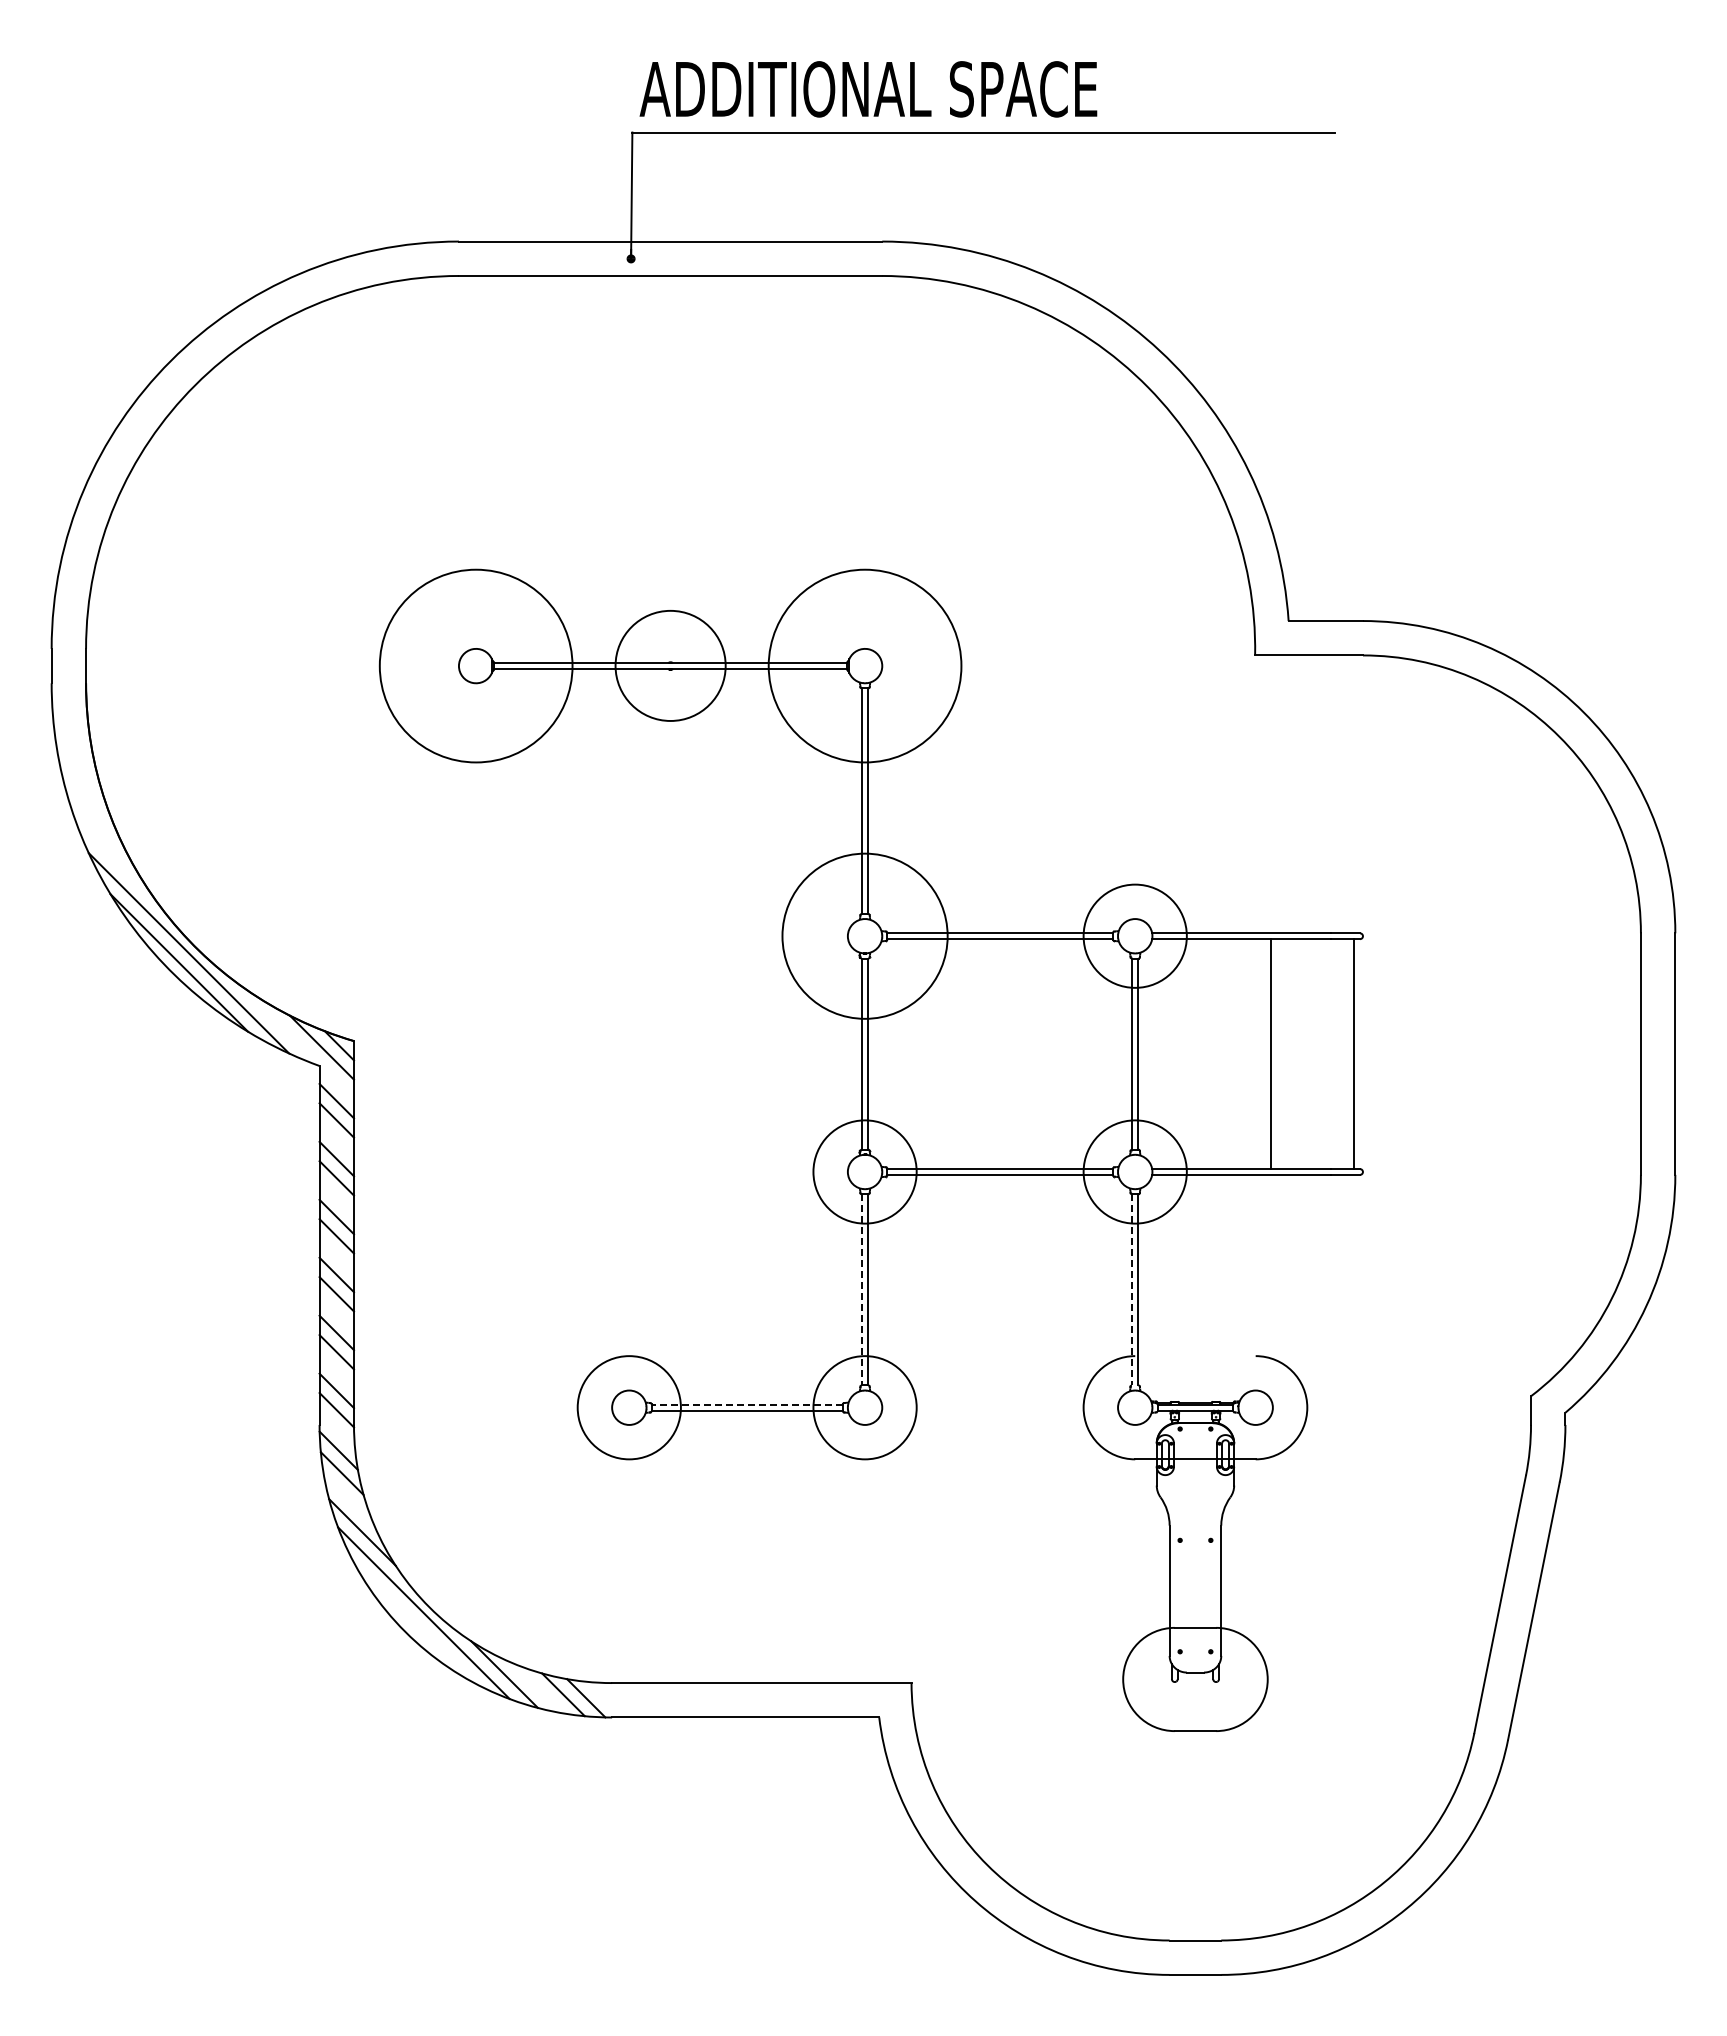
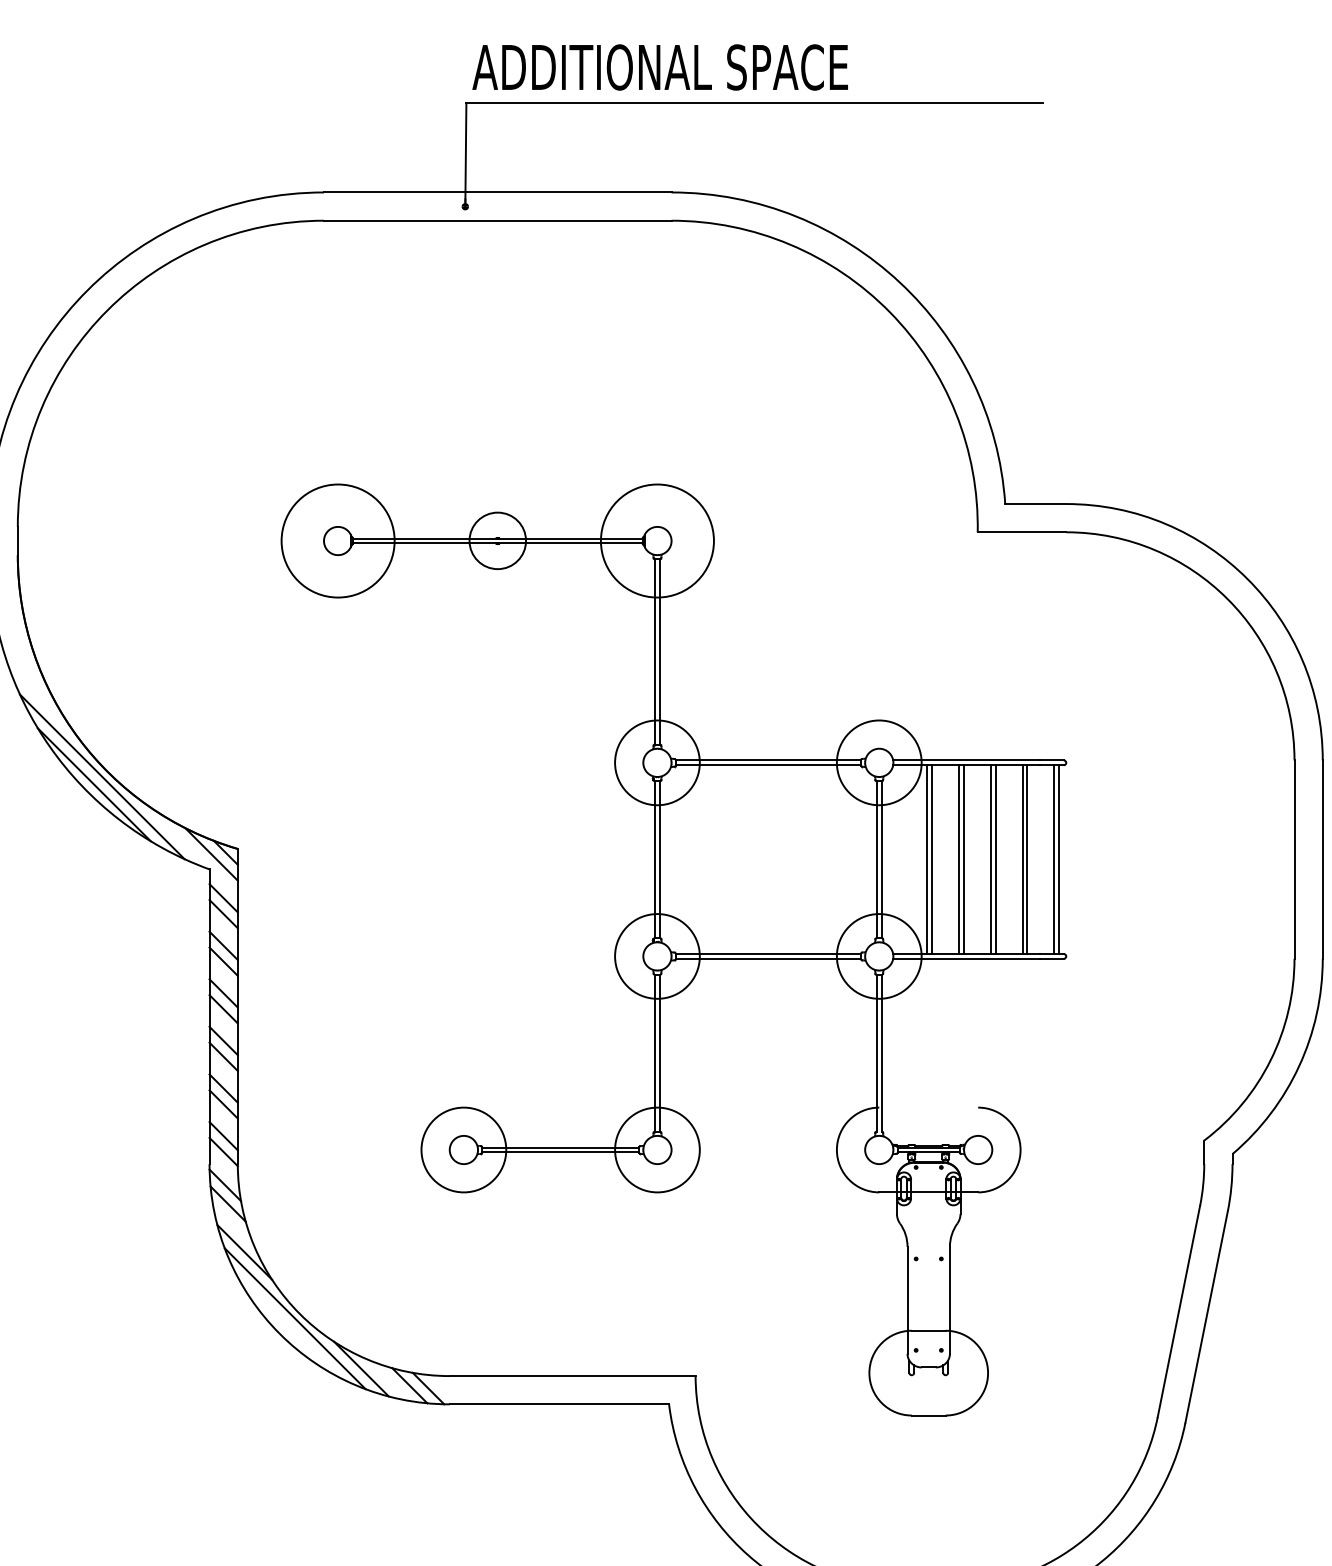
circle: (476, 665) -> (338, 540), size x0.71
circle: (670, 665) -> (497, 540), size x0.62
circle: (864, 665) -> (656, 540), size x0.71
circle: (864, 935) -> (656, 762), size x0.62
line: (1193, 1054) -> (927, 859), added
line: (1199, 1054) -> (932, 859), added
line: (1232, 1054) -> (959, 859), added
line: (1238, 1054) -> (964, 859), added
line: (1276, 1054) -> (995, 859), added
line: (1309, 1054) -> (1022, 859), added
line: (1315, 1054) -> (1027, 859), added
line: (1348, 1054) -> (1054, 859), added
line: (862, 1289) -> (655, 1052), dashed -> solid
line: (1132, 1289) -> (877, 1052), dashed -> solid
line: (747, 1404) -> (560, 1147), dashed -> solid

